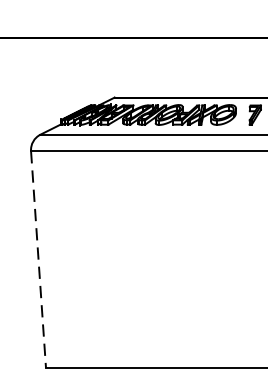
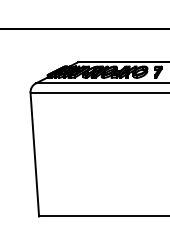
line: (37, 259) -> (34, 154), dashed -> solid

